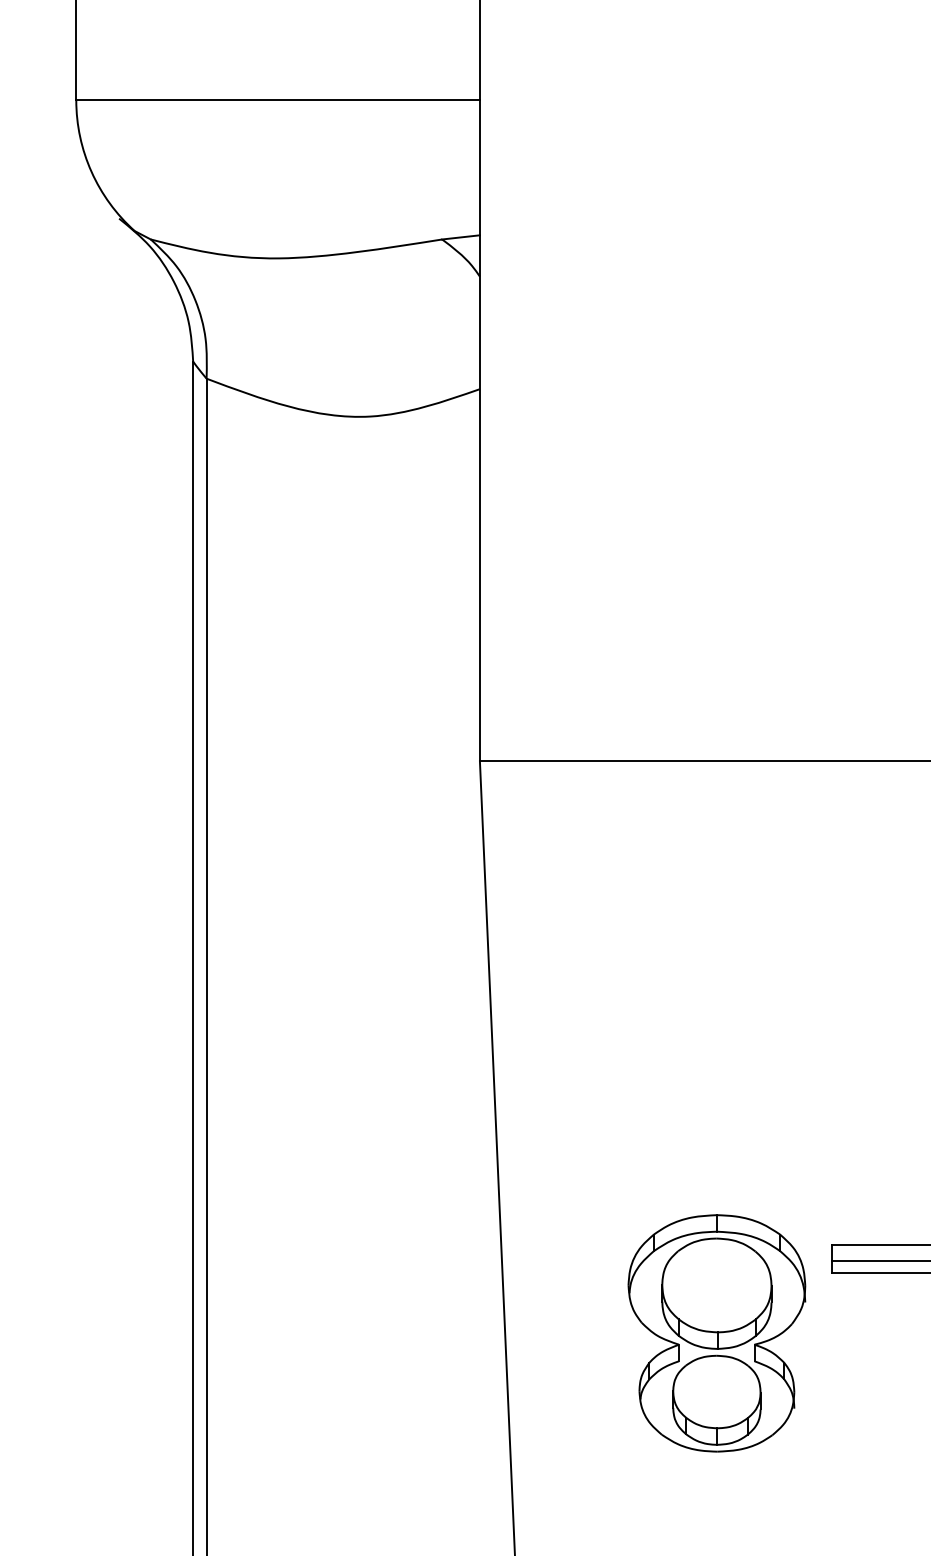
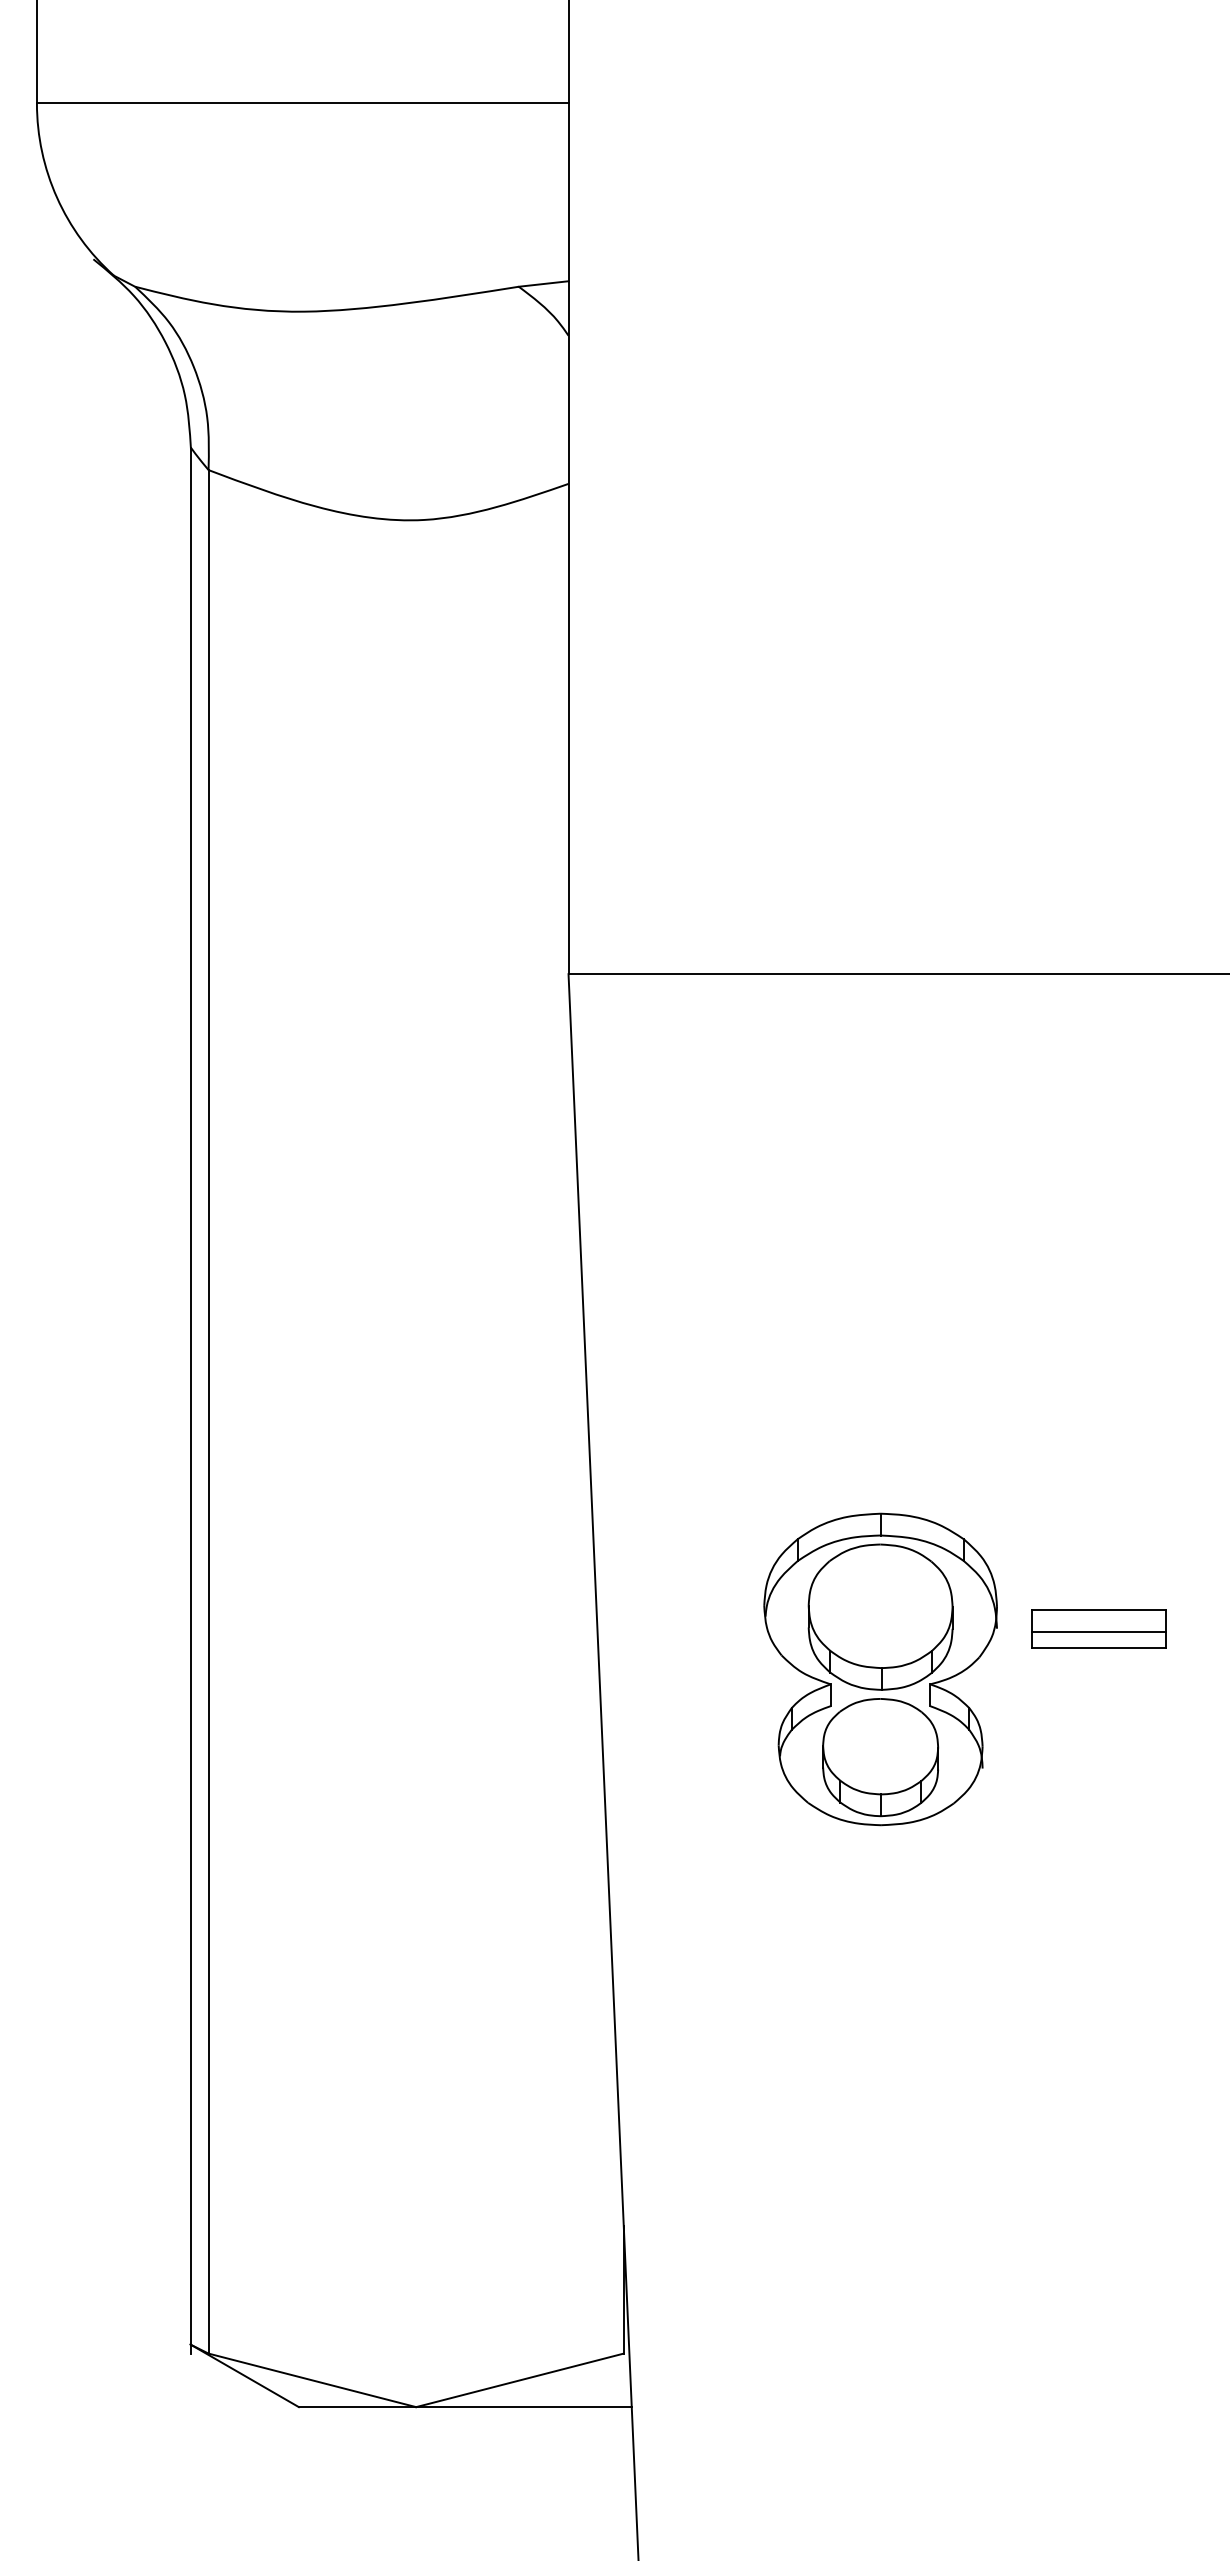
part: (716, 1333) -> (880, 1669), moved

